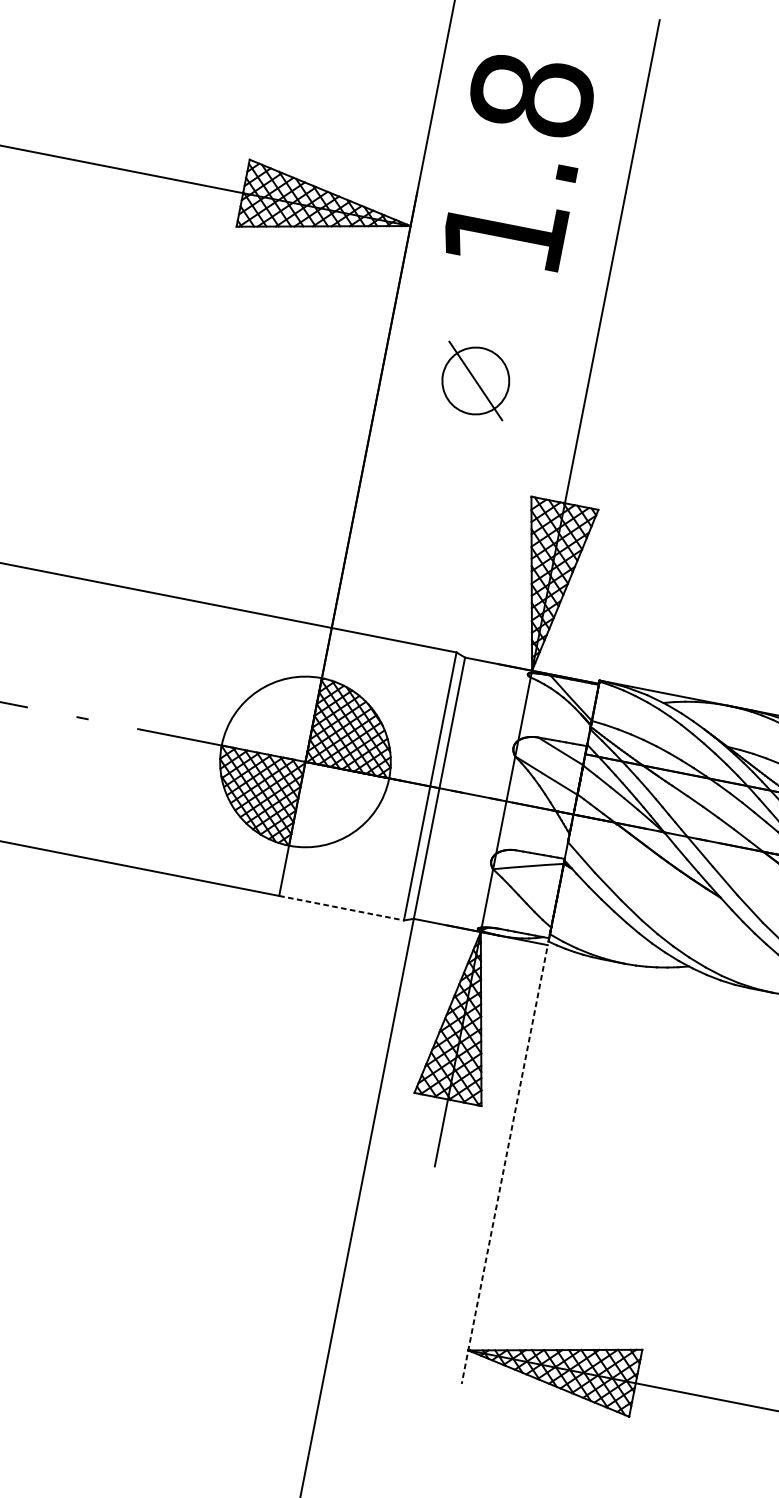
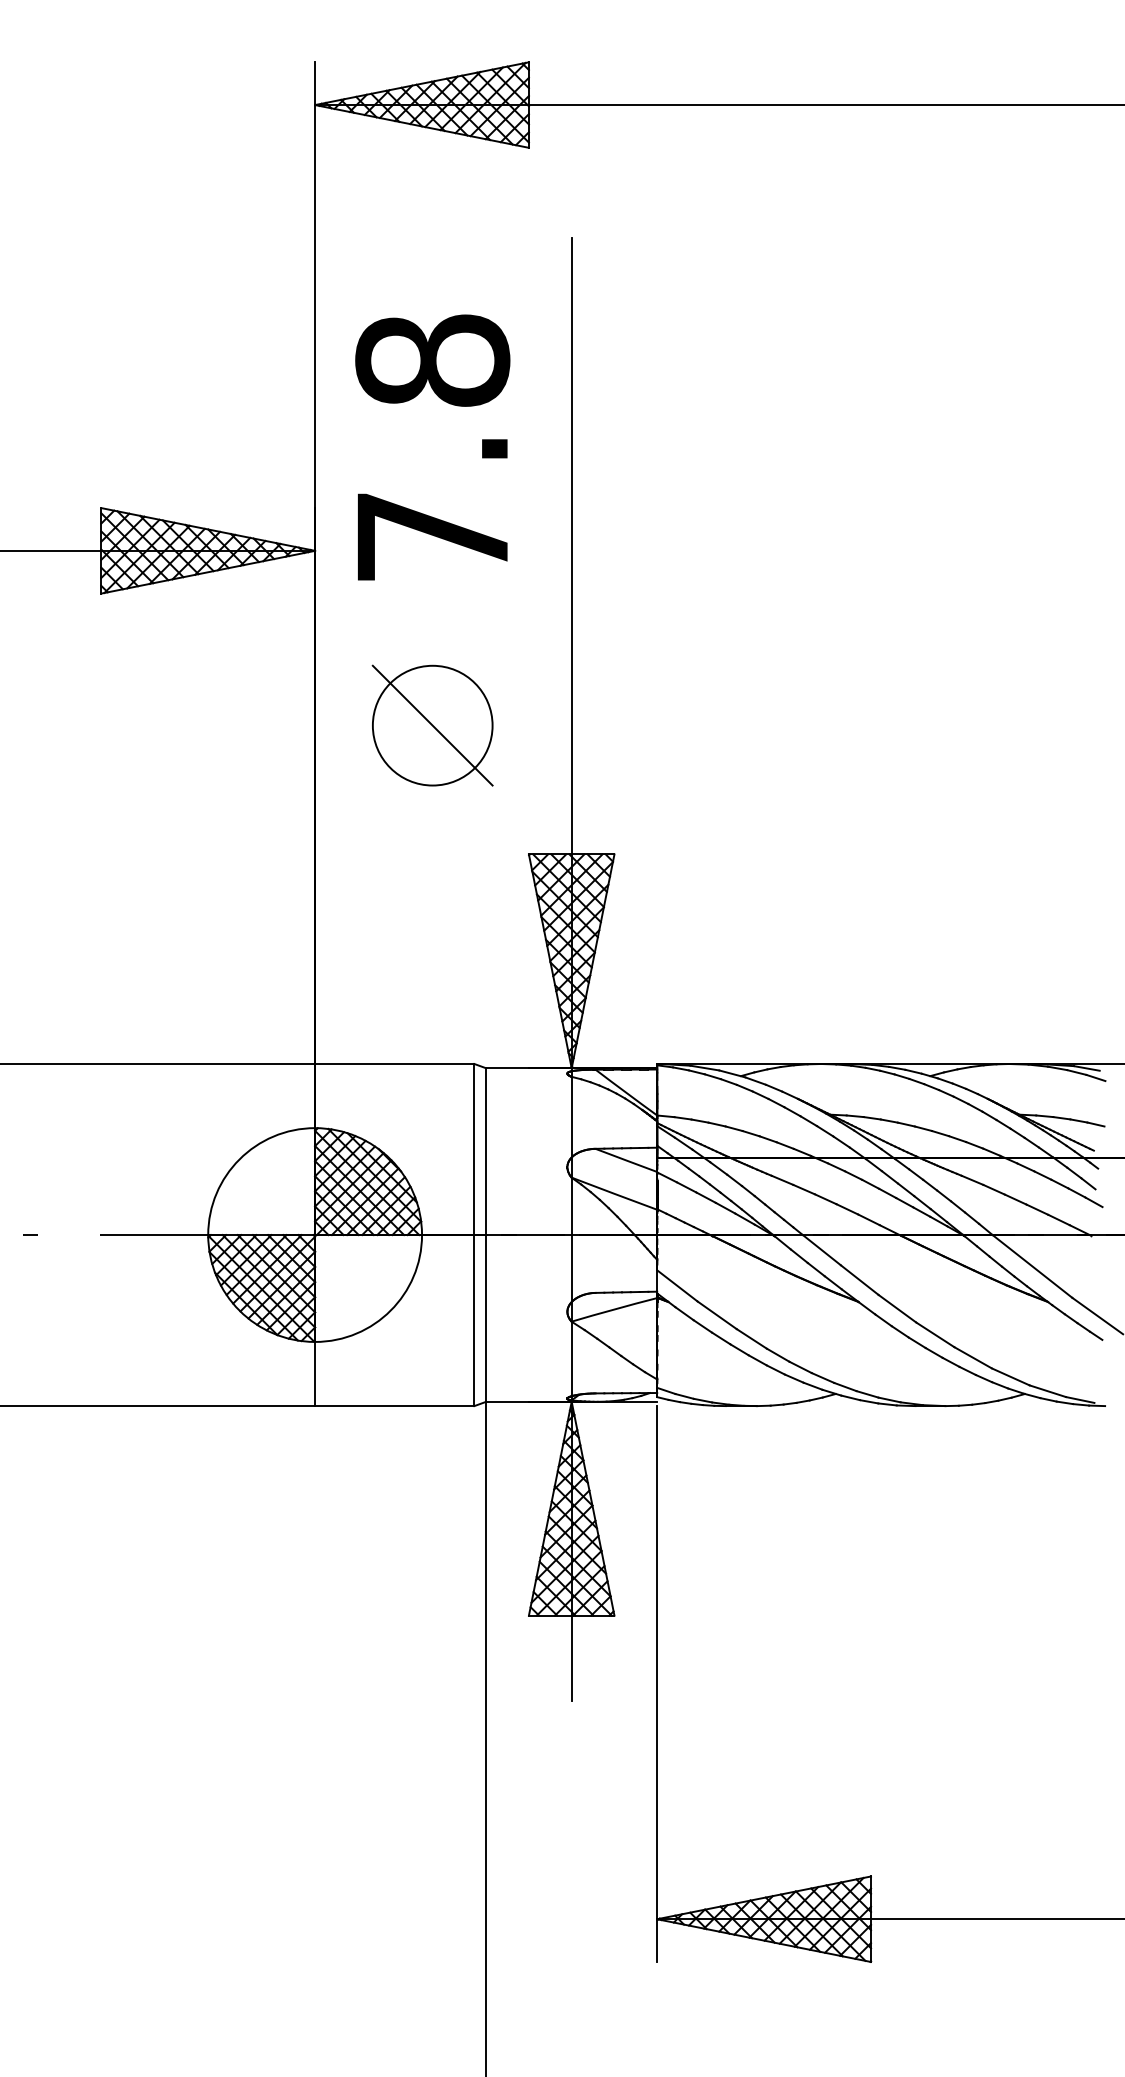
text: (504, 232) -> (432, 536), 1.8 -> 7.8
part: (475, 380) -> (432, 725), size x1.43
line: (341, 908) -> (394, 1406), dashed -> solid
line: (504, 1166) -> (657, 1684), dashed -> solid

